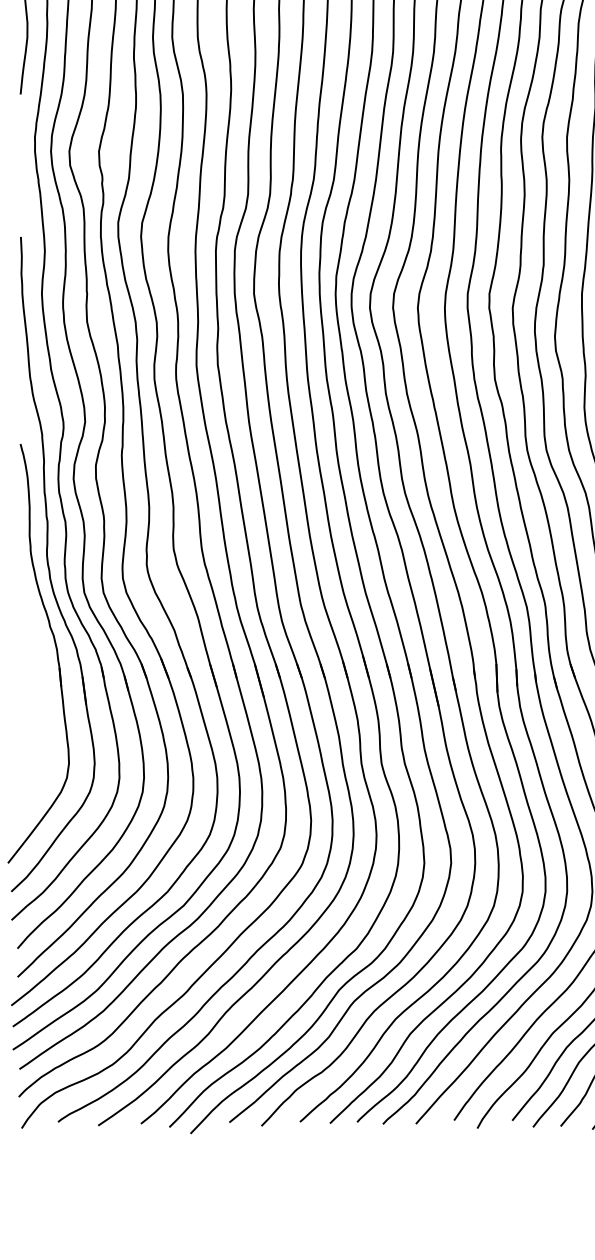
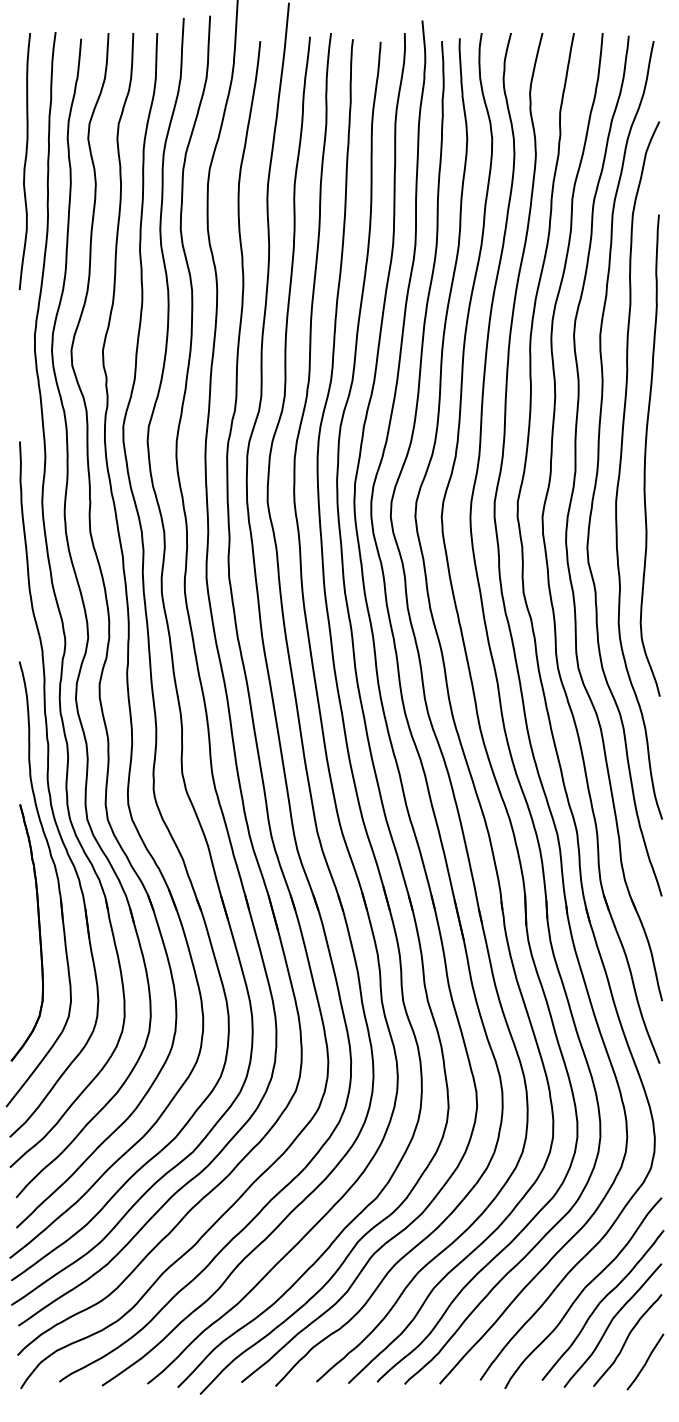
part: (38, 698) -> (38, 931), added

